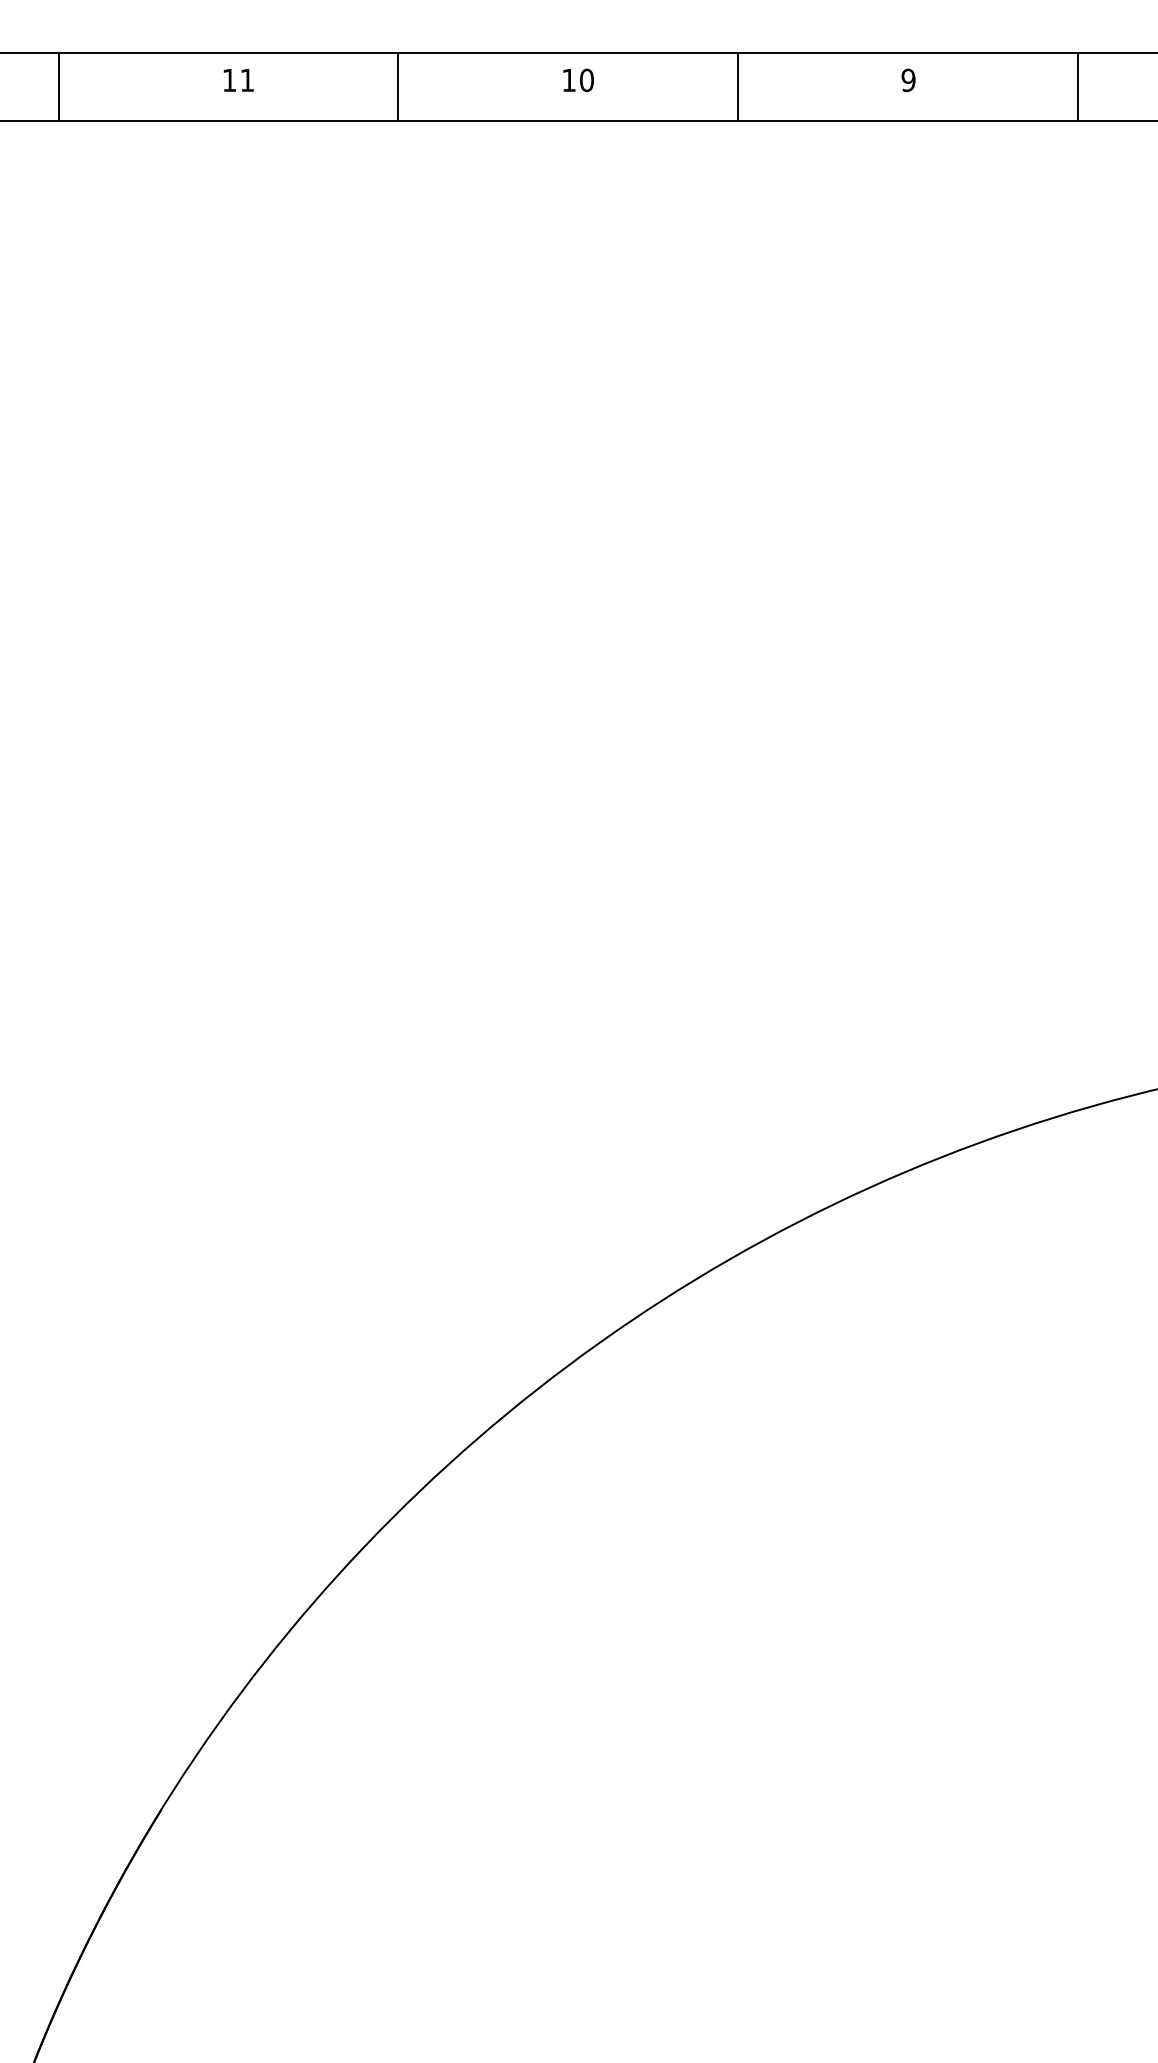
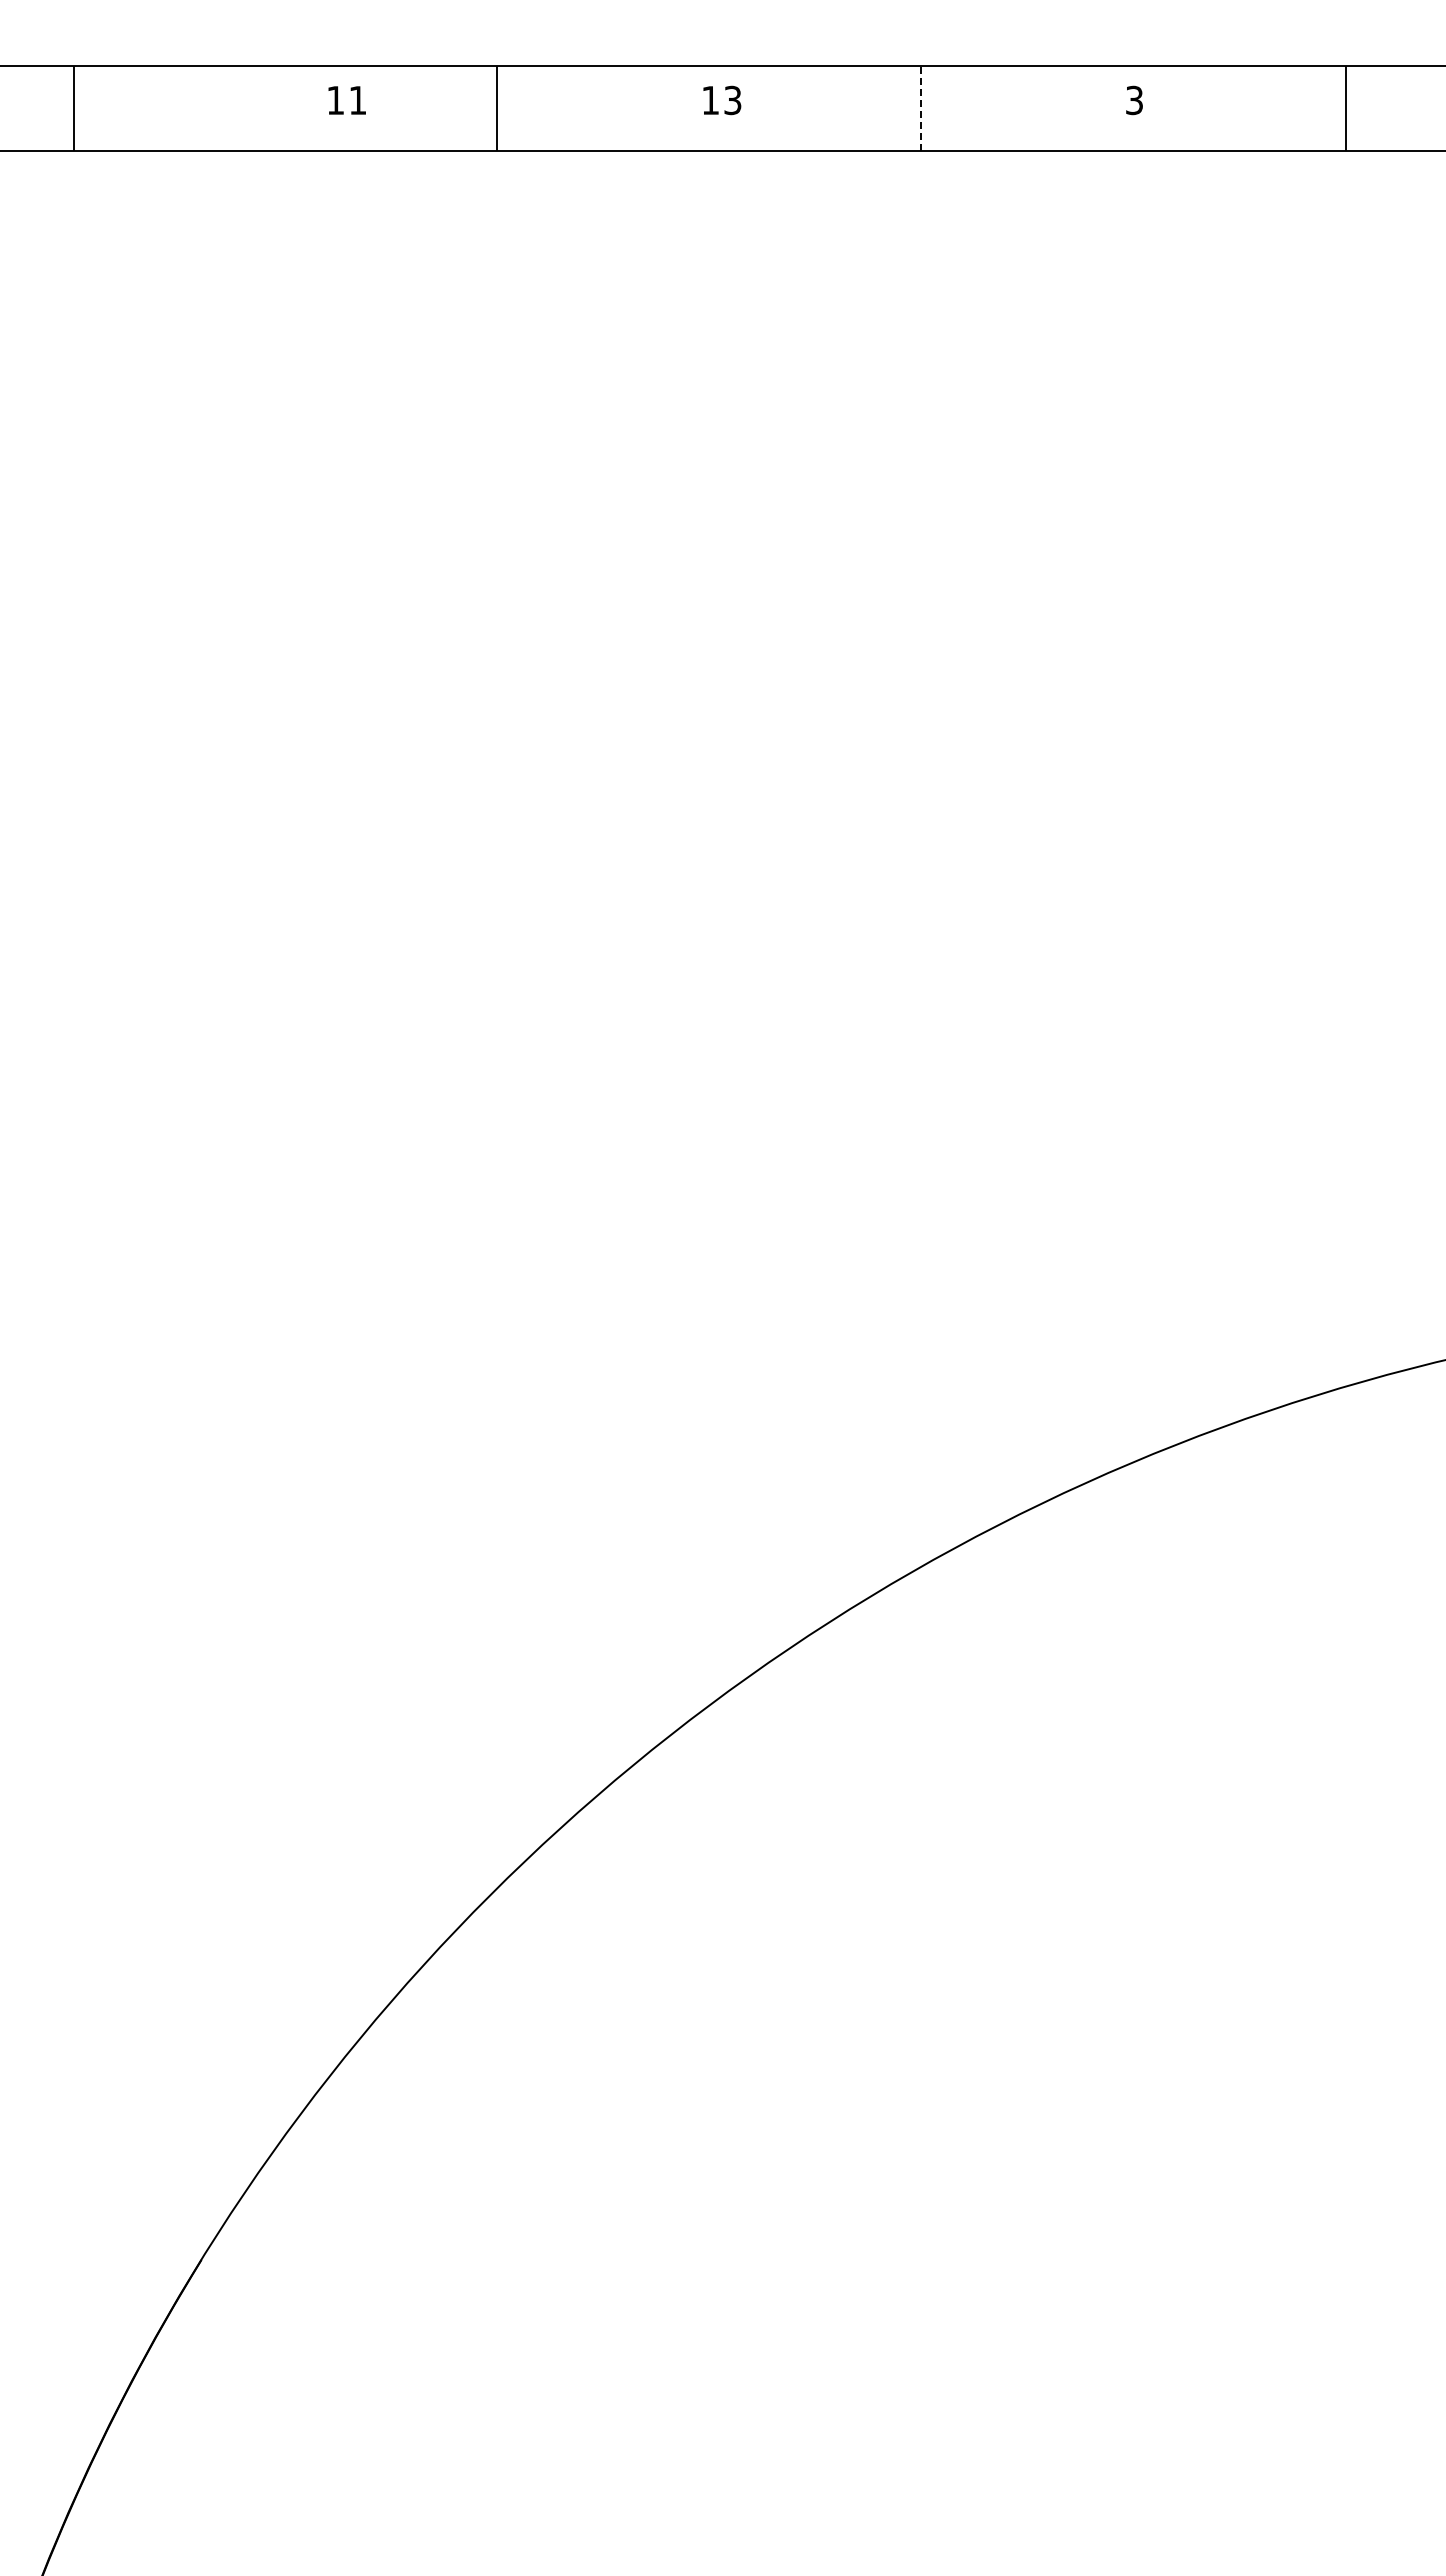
text: (238, 80) -> (346, 100), moved
text: (586, 80) -> (732, 100), 10 -> 13
text: (908, 80) -> (1134, 100), 9 -> 3
line: (737, 86) -> (921, 108), solid -> dashed

